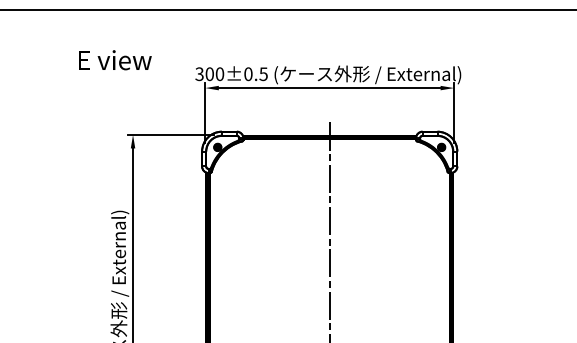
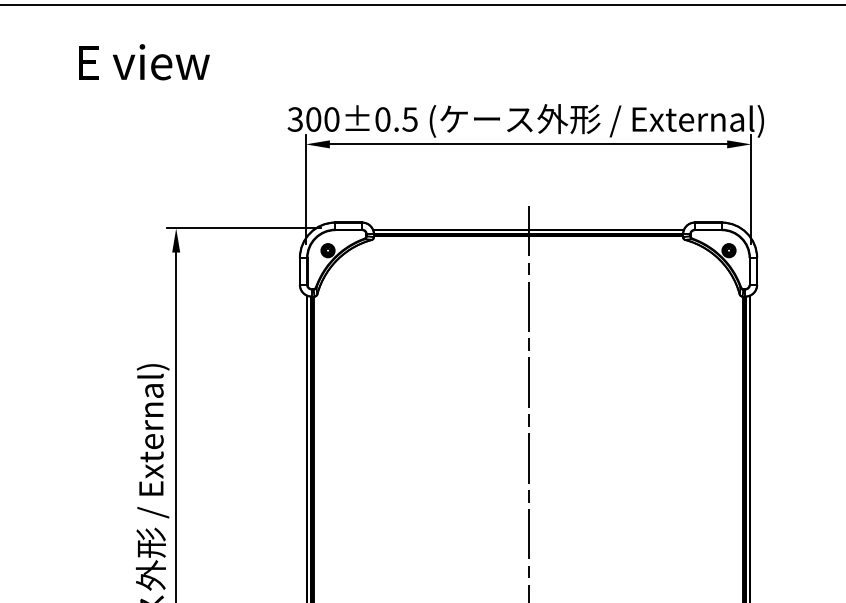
text: (115, 60) -> (144, 62), moved

